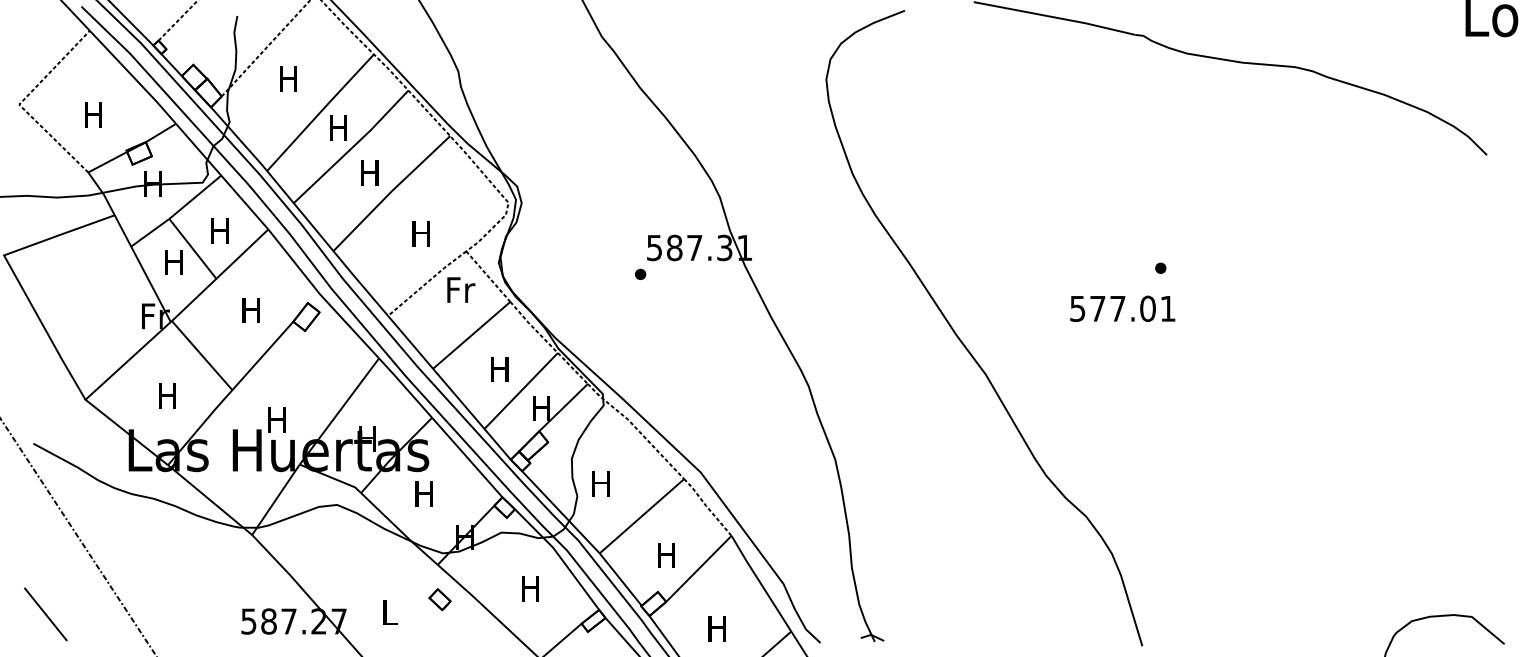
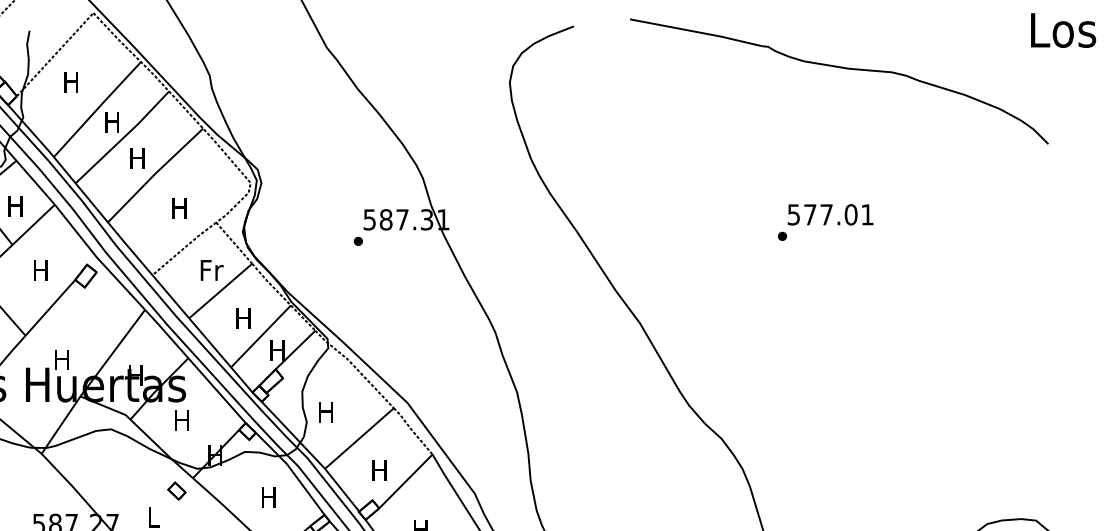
text: (461, 289) -> (212, 269), moved
text: (1122, 308) -> (830, 214), moved
part: (439, 599) -> (176, 490), moved

